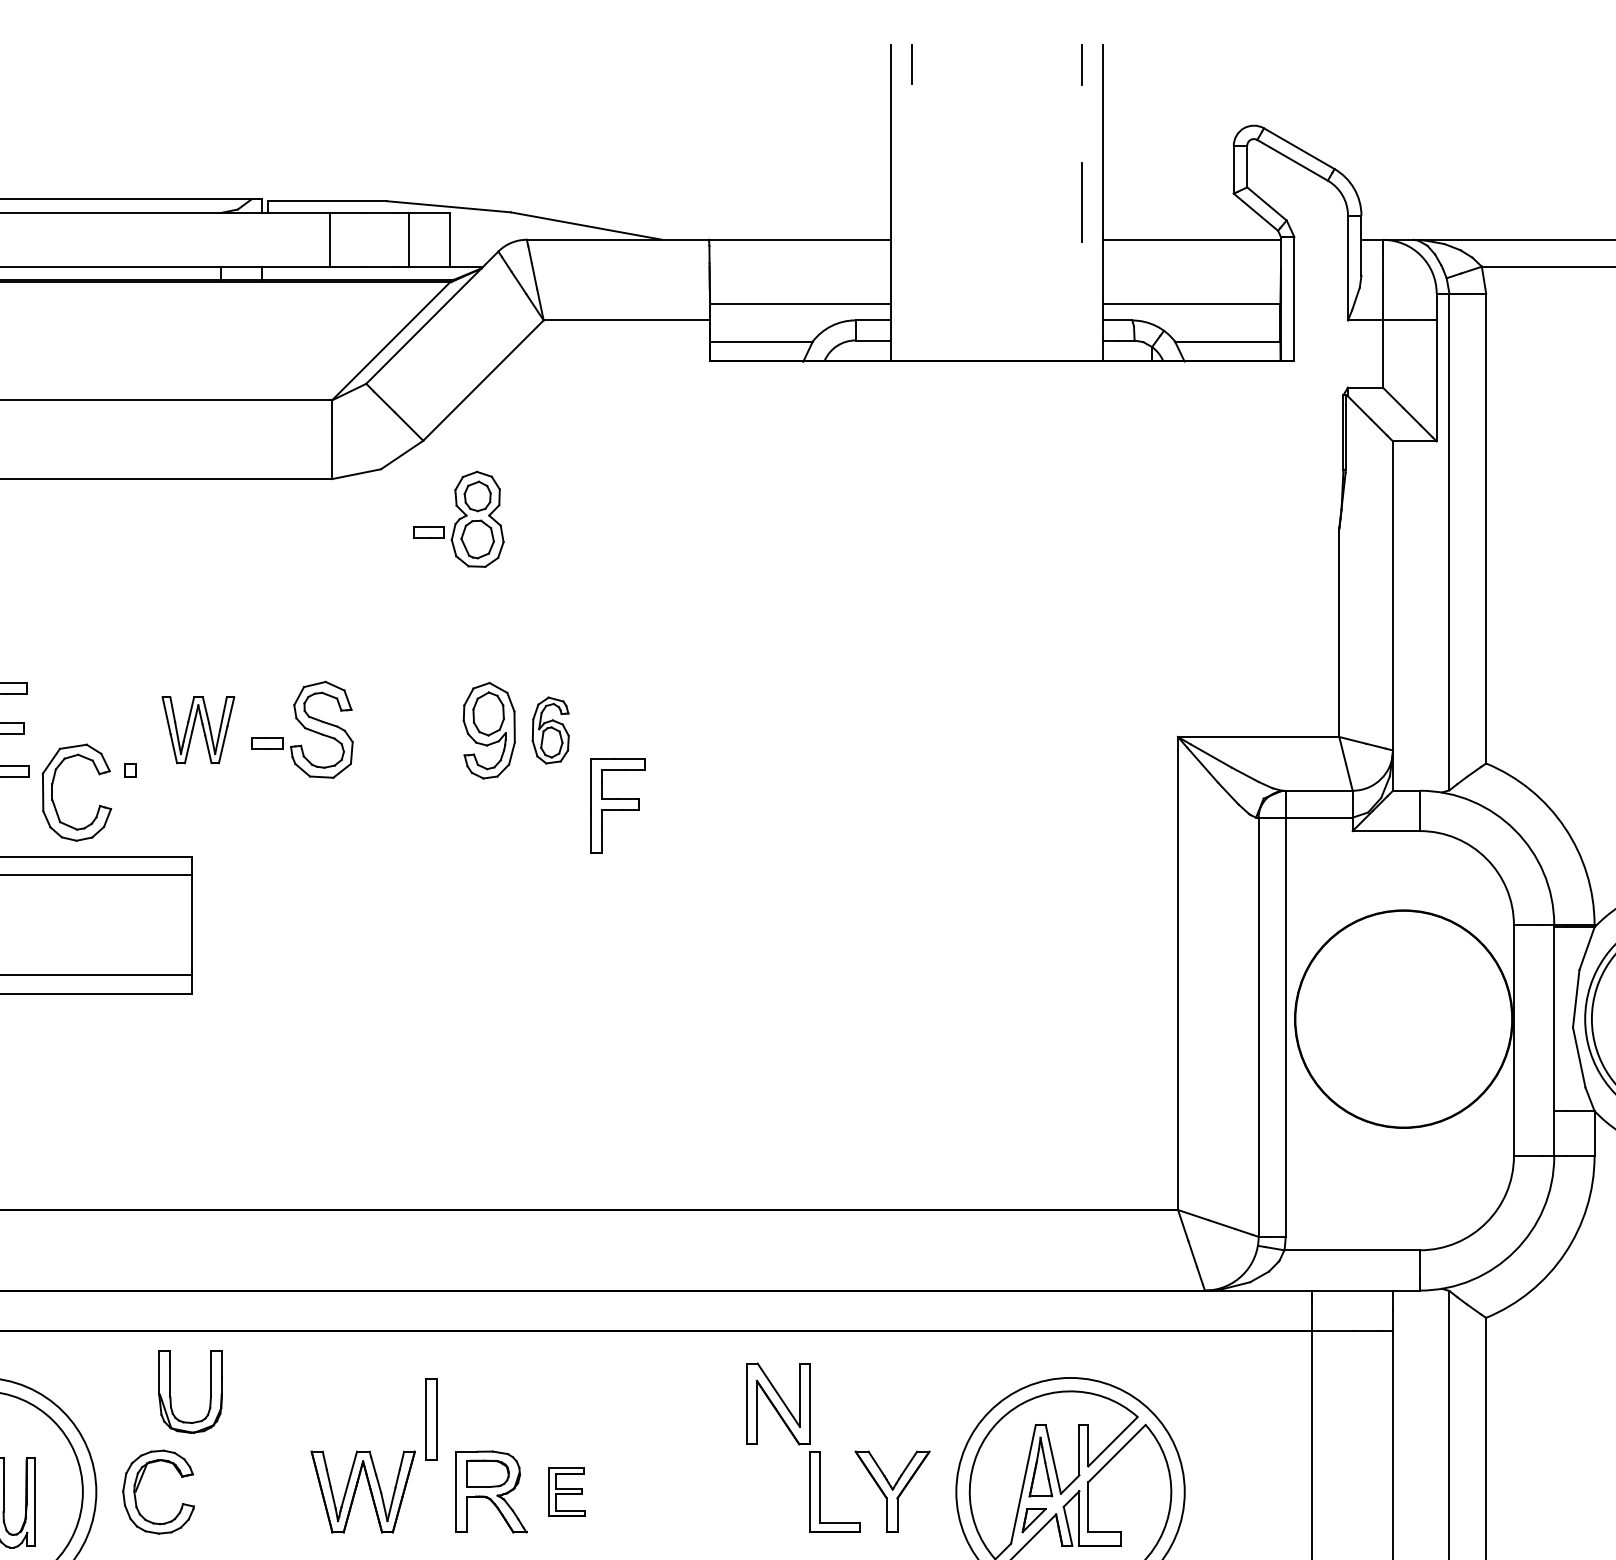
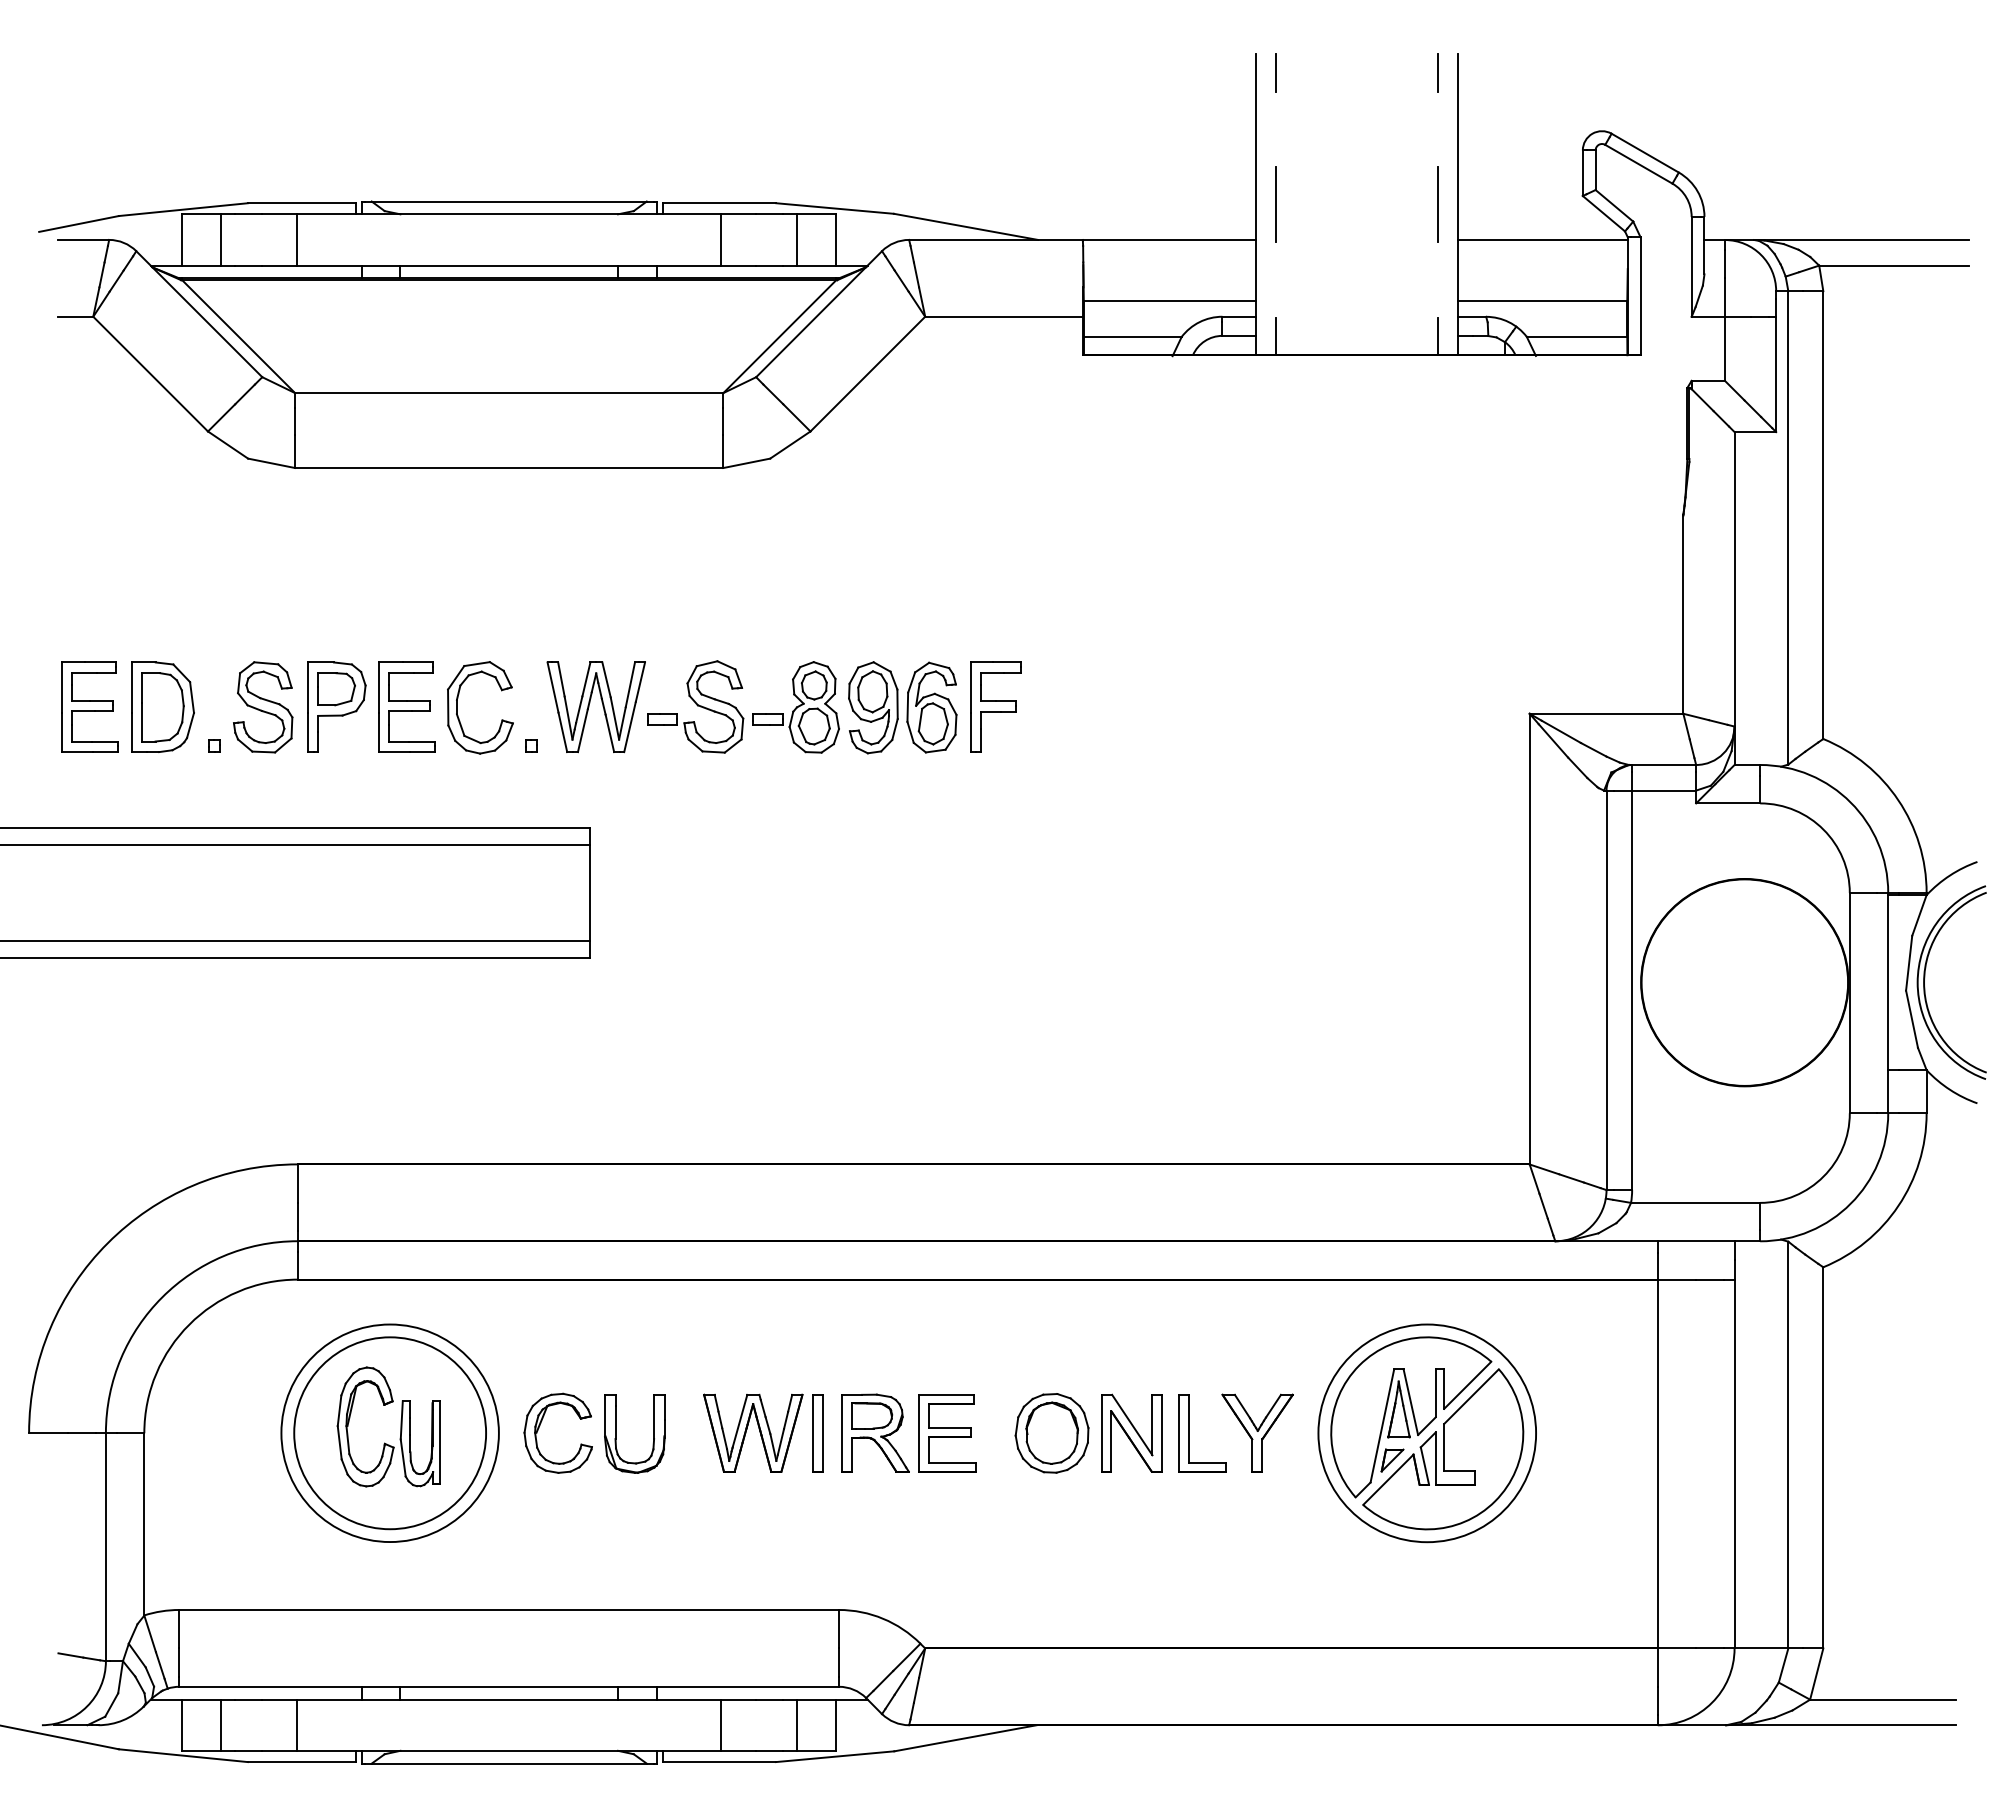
line: (911, 202) -> (1275, 204), added
line: (911, 341) -> (1275, 336), added
line: (1082, 341) -> (1438, 336), added
part: (457, 519) -> (795, 707), moved
part: (197, 730) -> (595, 707), size x1.43
part: (550, 730) -> (931, 707), size x1.43
part: (52, 792) -> (457, 707), moved
part: (617, 804) -> (995, 706), moved
part: (171, 1391) -> (616, 1433), moved
part: (778, 1403) -> (1131, 1432), moved
part: (430, 1419) -> (817, 1433), moved
part: (567, 1492) -> (947, 1433), size x1.67
part: (676, 1492) -> (1051, 1433), added

